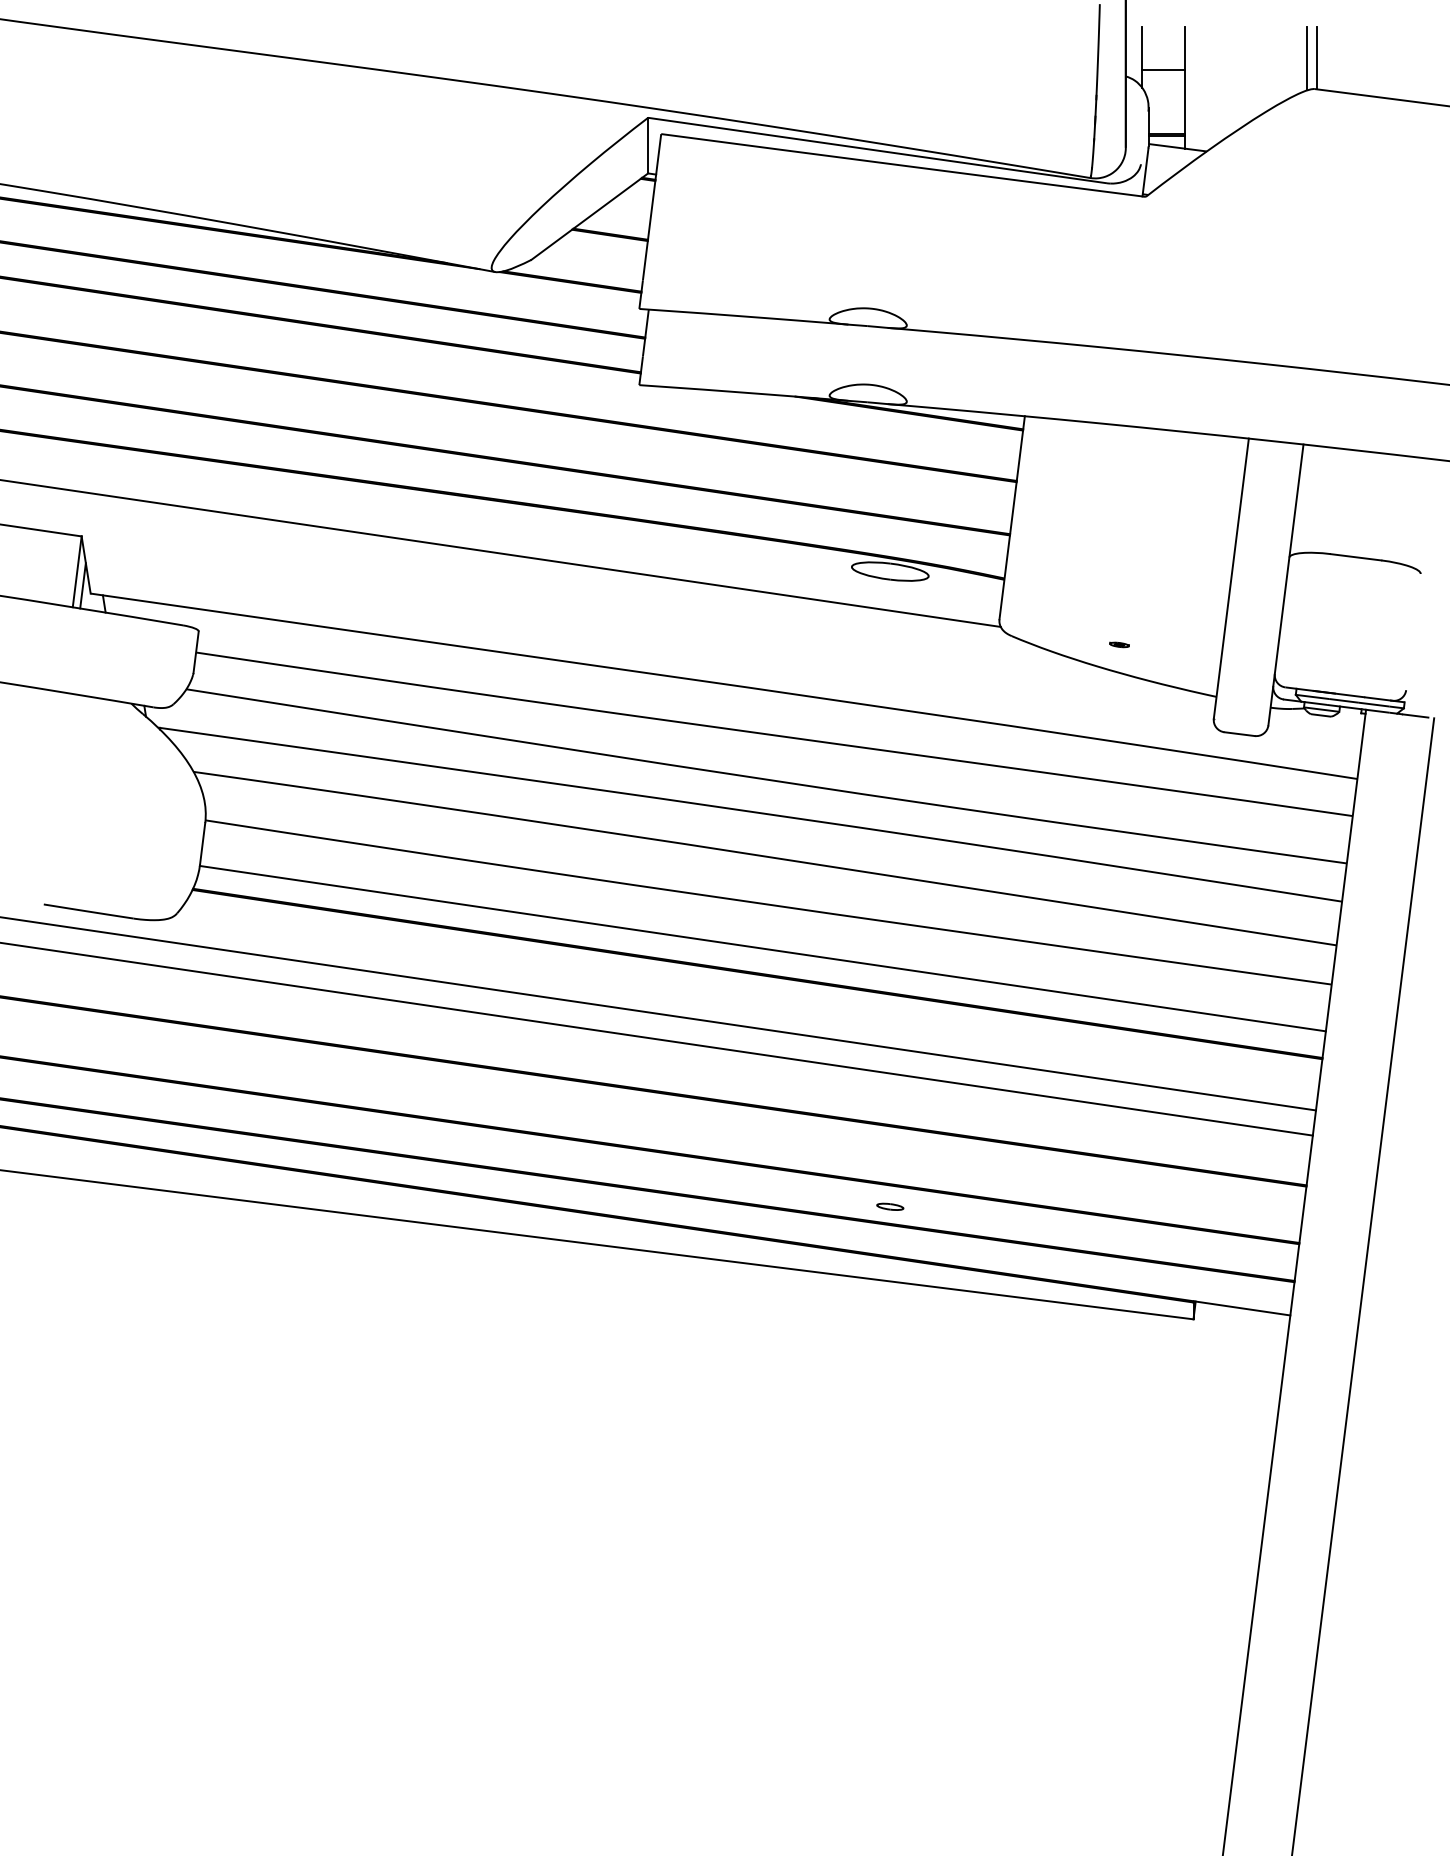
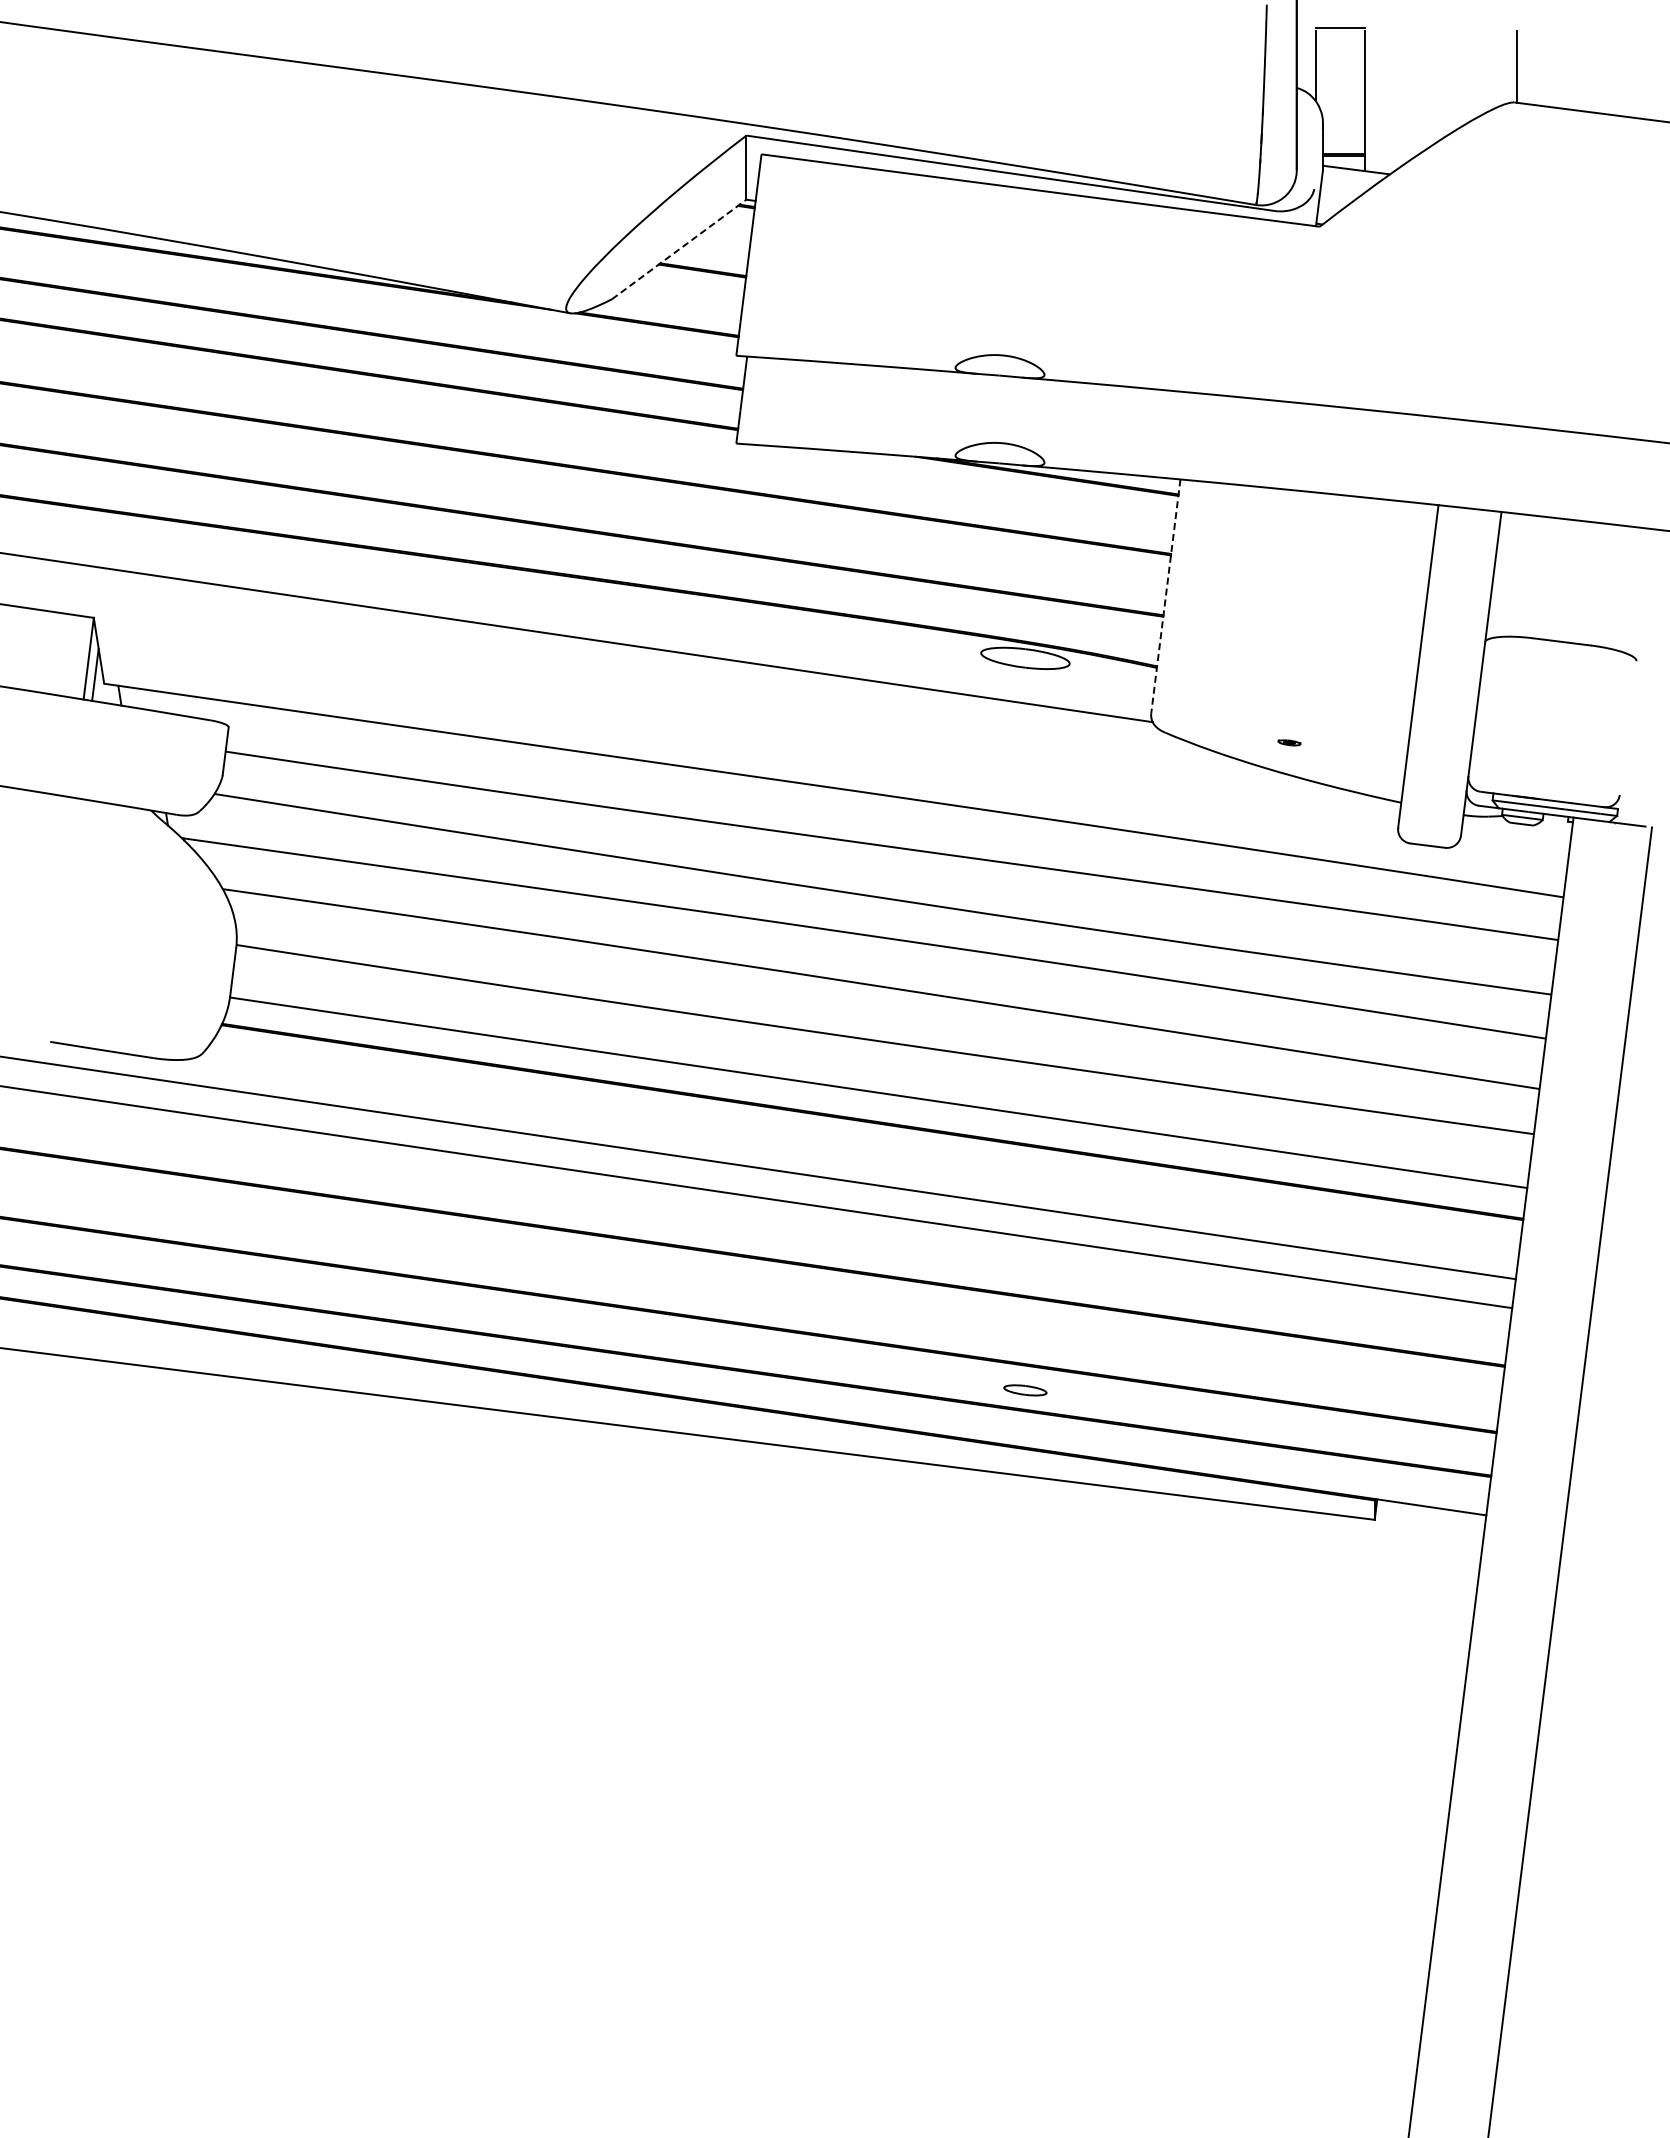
line: (1306, 58) -> (1505, 67), removed
line: (1162, 69) -> (1339, 28), moved
line: (590, 216) -> (679, 249), solid -> dashed
line: (1011, 517) -> (1165, 596), solid -> dashed
part: (890, 1206) -> (1025, 1389), size x1.4

